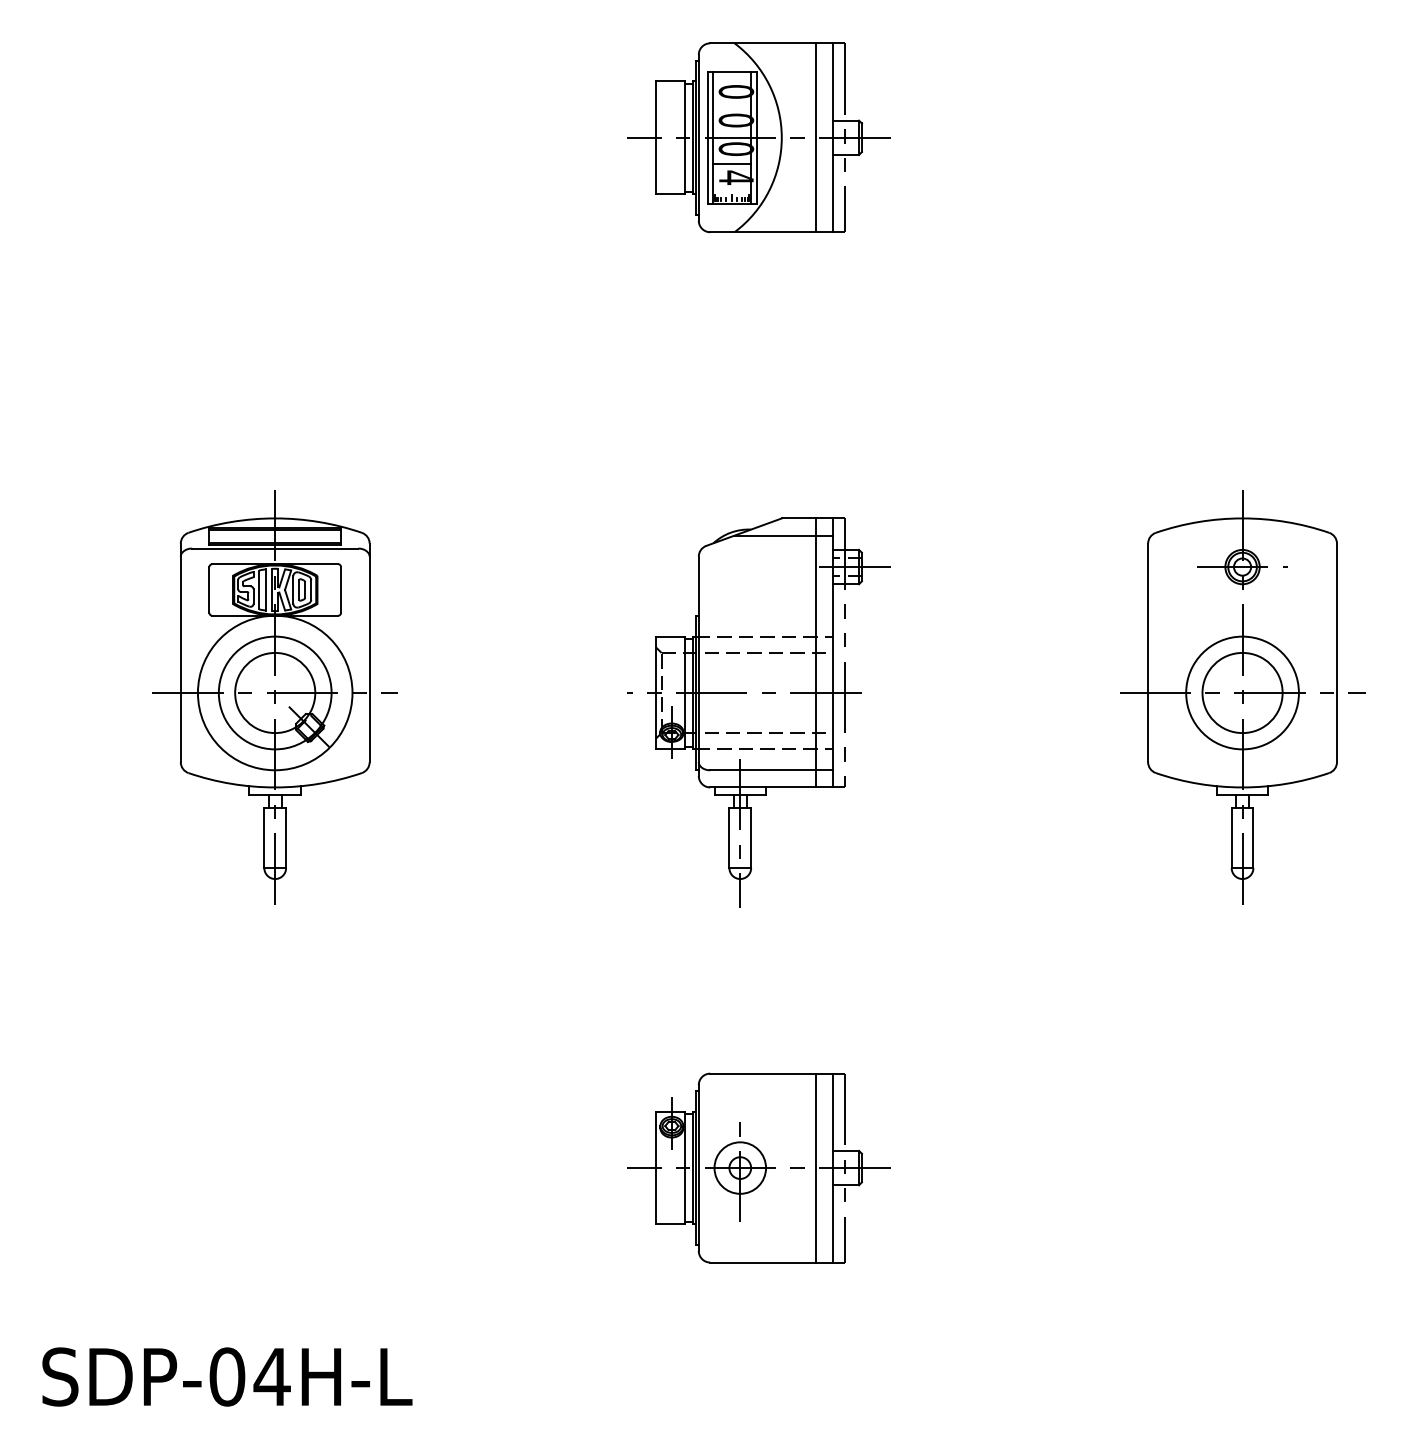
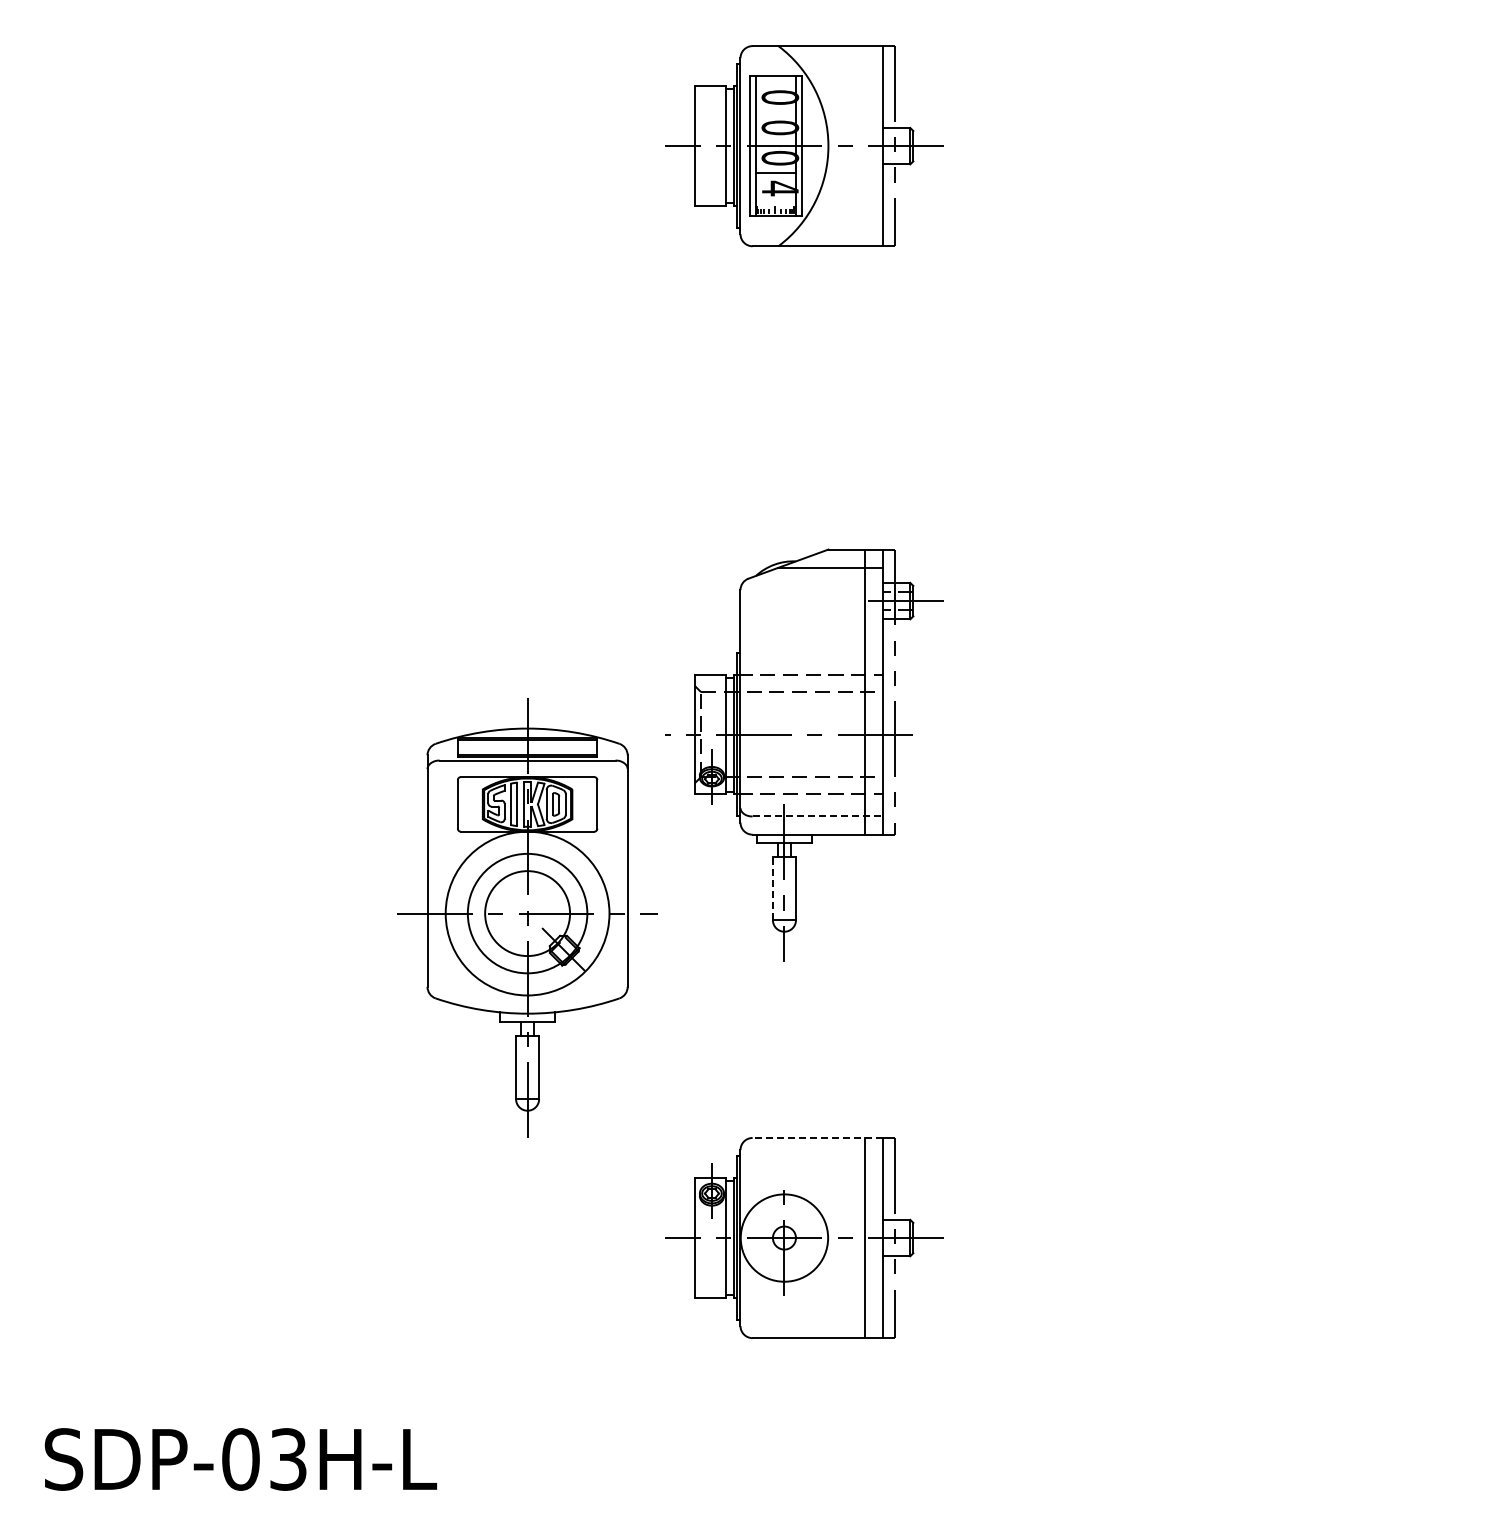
line: (815, 138) -> (864, 146), removed
part: (275, 696) -> (527, 917), moved
part: (1242, 696) -> (1316, 738), removed
line: (772, 770) -> (818, 816), solid -> dashed
line: (729, 838) -> (772, 888), solid -> dashed
line: (771, 1073) -> (817, 1137), solid -> dashed
circle: (740, 1167) -> (784, 1237), size x1.6
text: (272, 1377) -> (288, 1459), SDP-04H-L -> SDP-03H-L

